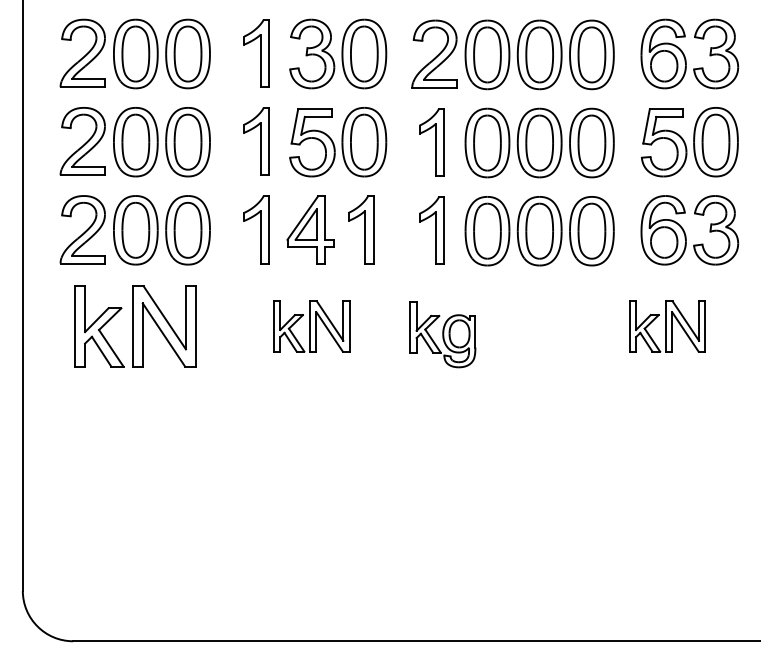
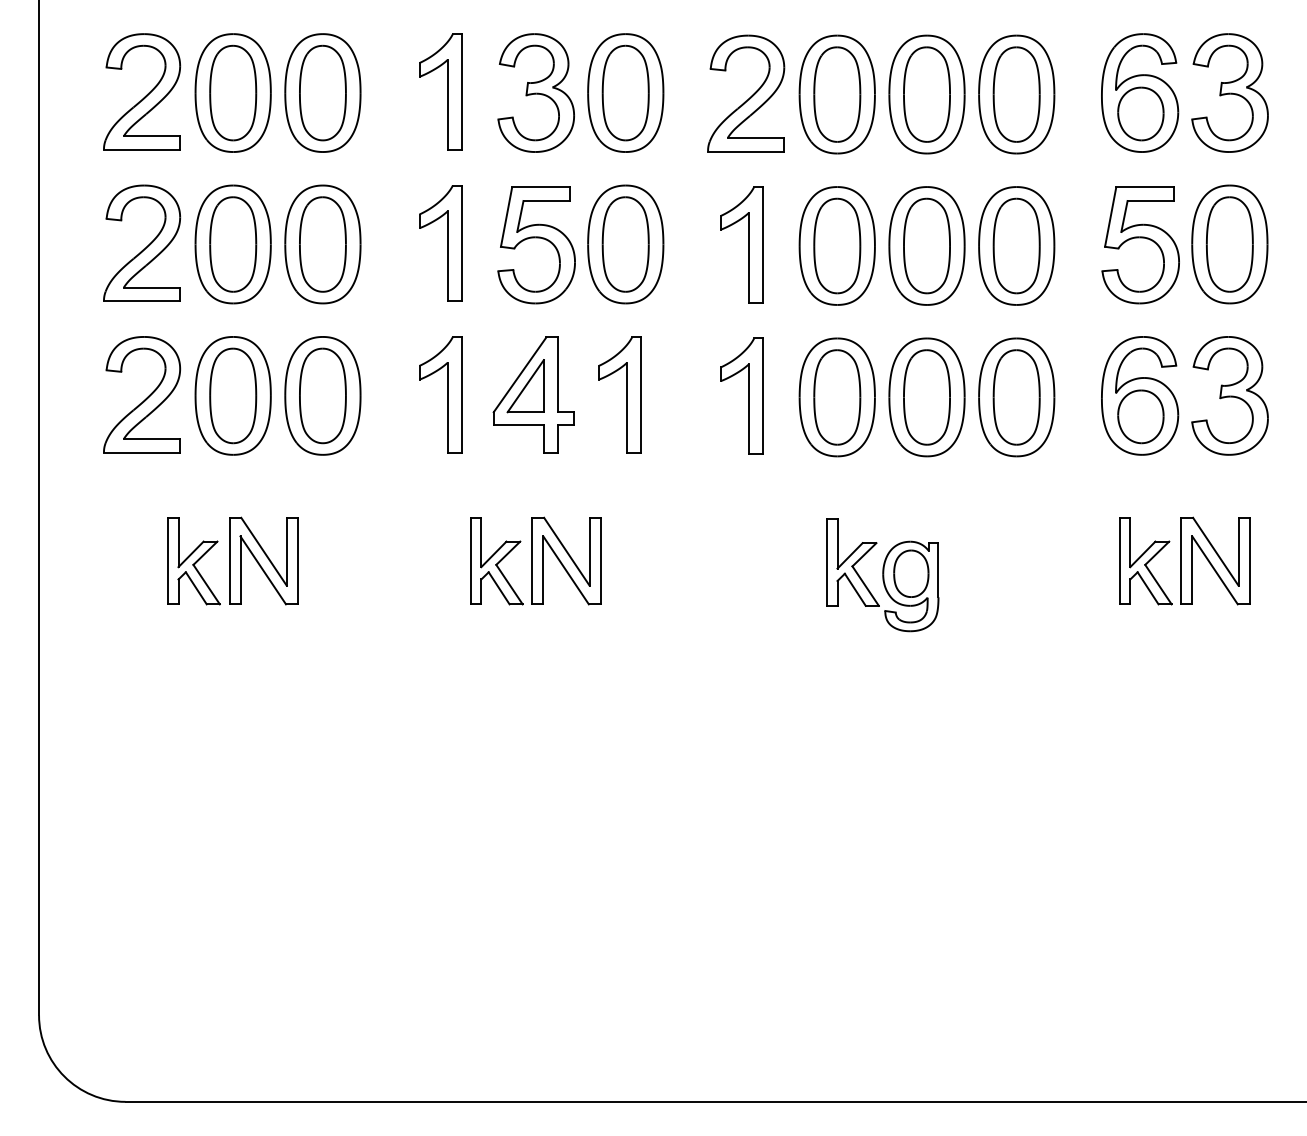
part: (135, 326) -> (232, 561), size x0.62
part: (667, 326) -> (1184, 561), moved
part: (442, 334) -> (881, 574), moved

